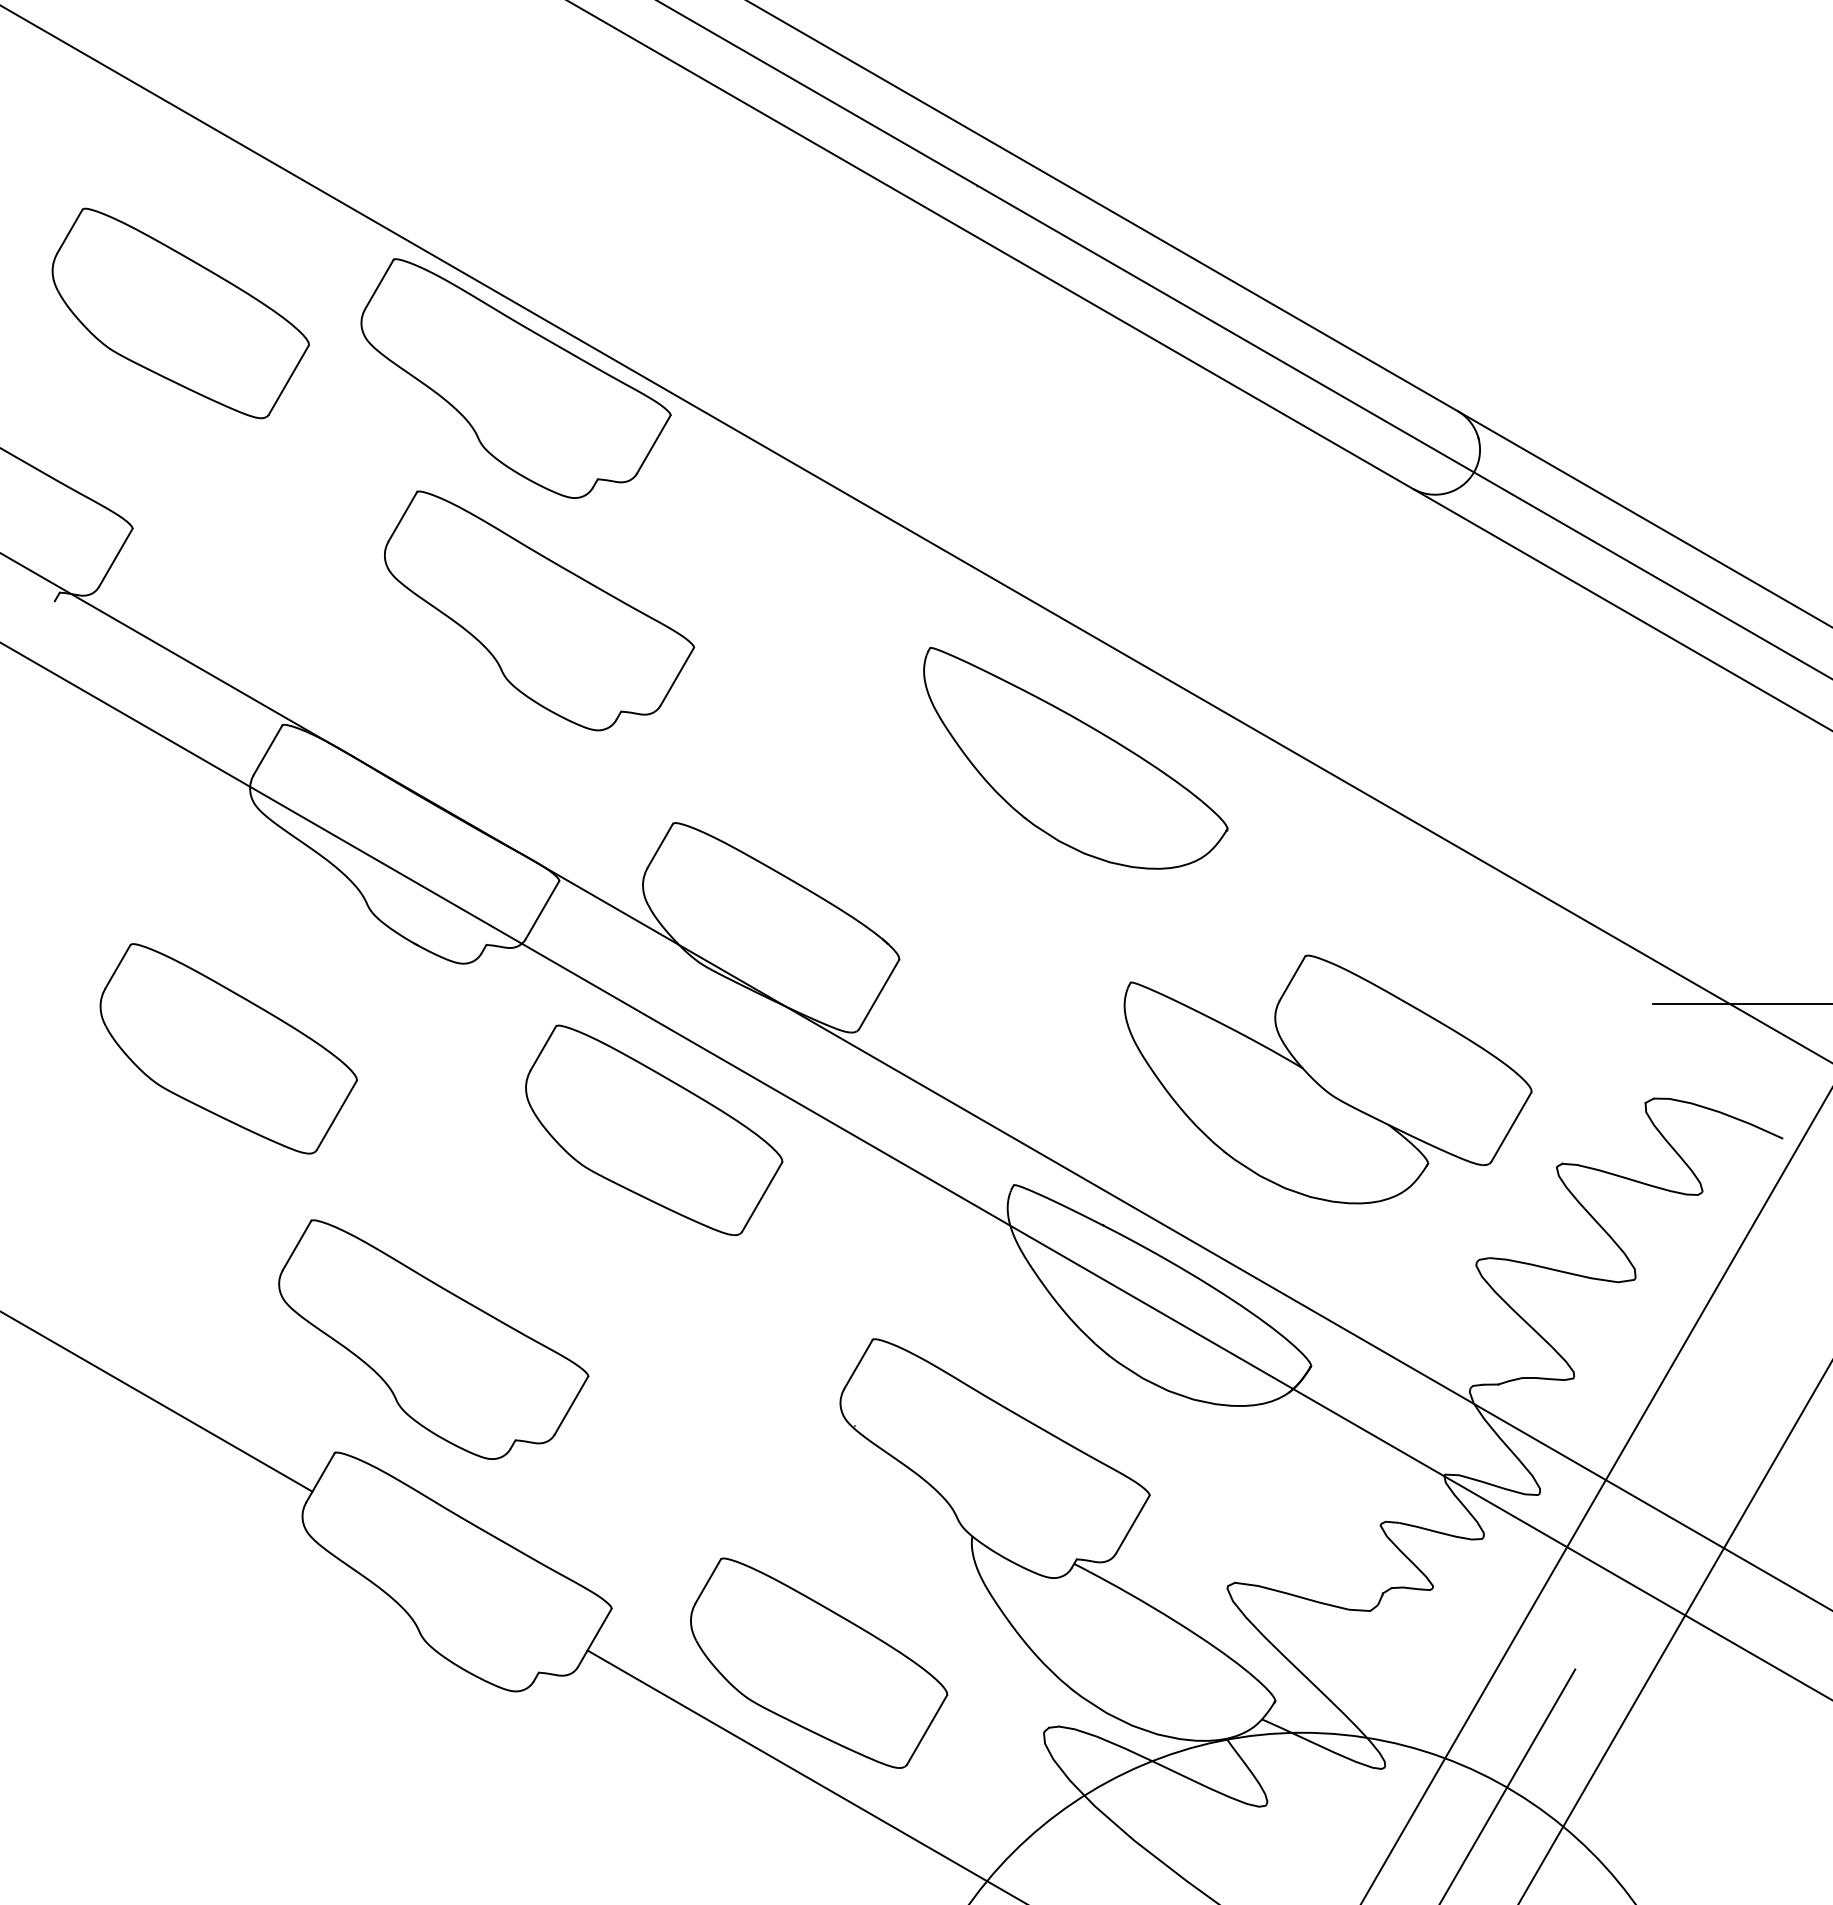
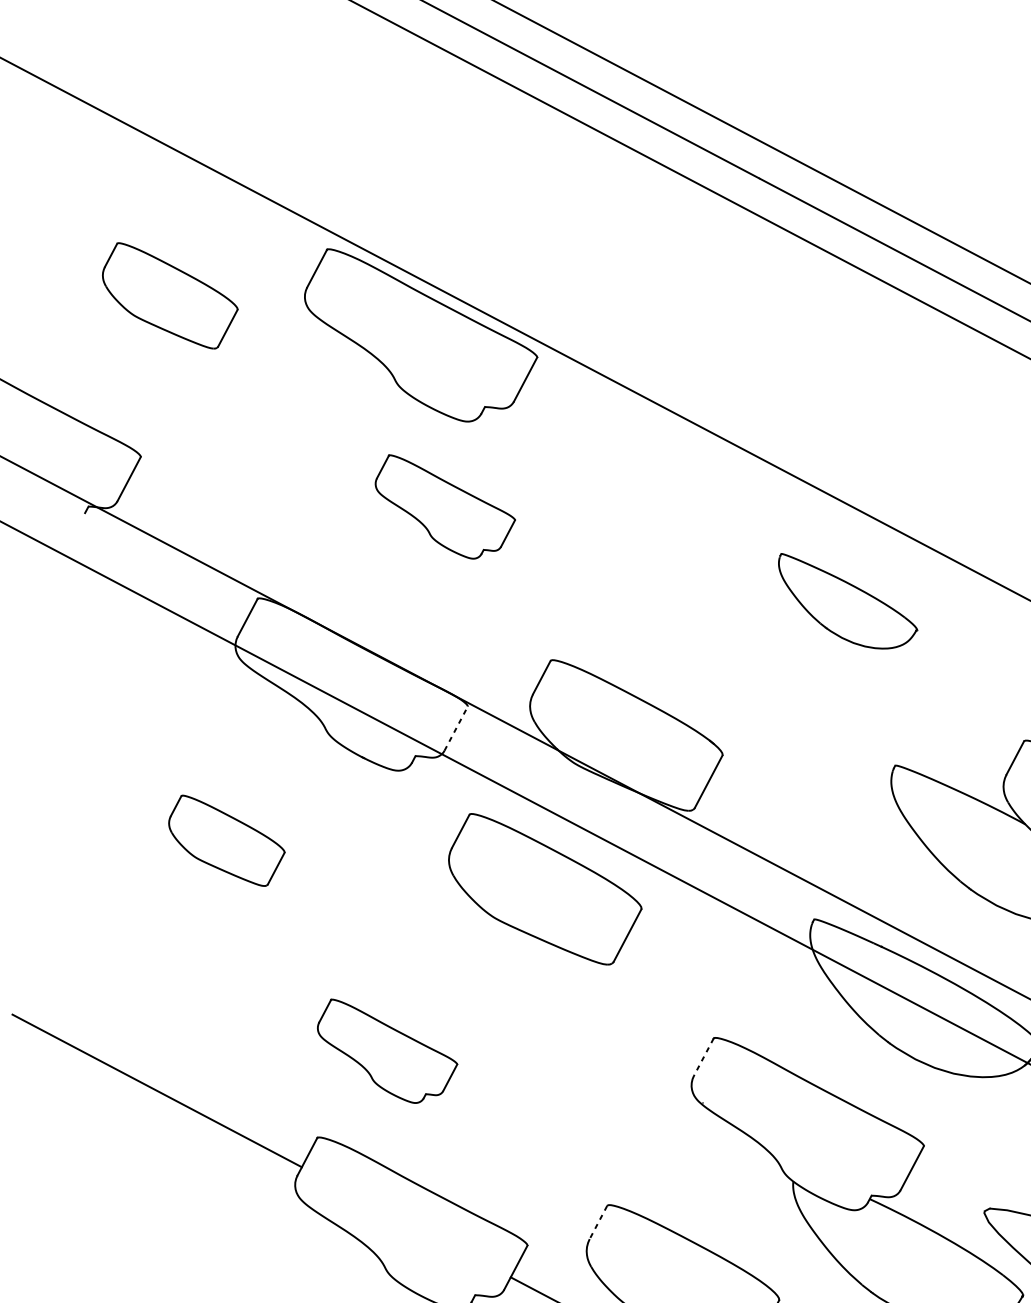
part: (180, 313) -> (170, 295), size x0.7
part: (539, 610) -> (445, 506), size x0.6
part: (1075, 758) -> (847, 600), size x0.6
line: (542, 910) -> (456, 728), solid -> dashed
part: (228, 1048) -> (226, 840), size x0.6
part: (433, 1339) -> (387, 1050), size x0.6
line: (858, 1364) -> (703, 1057), solid -> dashed
line: (707, 1581) -> (597, 1222), solid -> dashed

